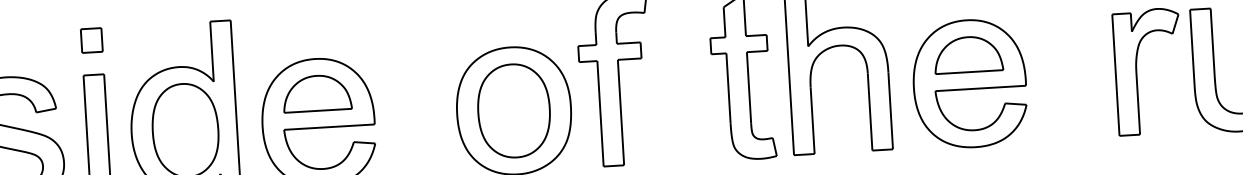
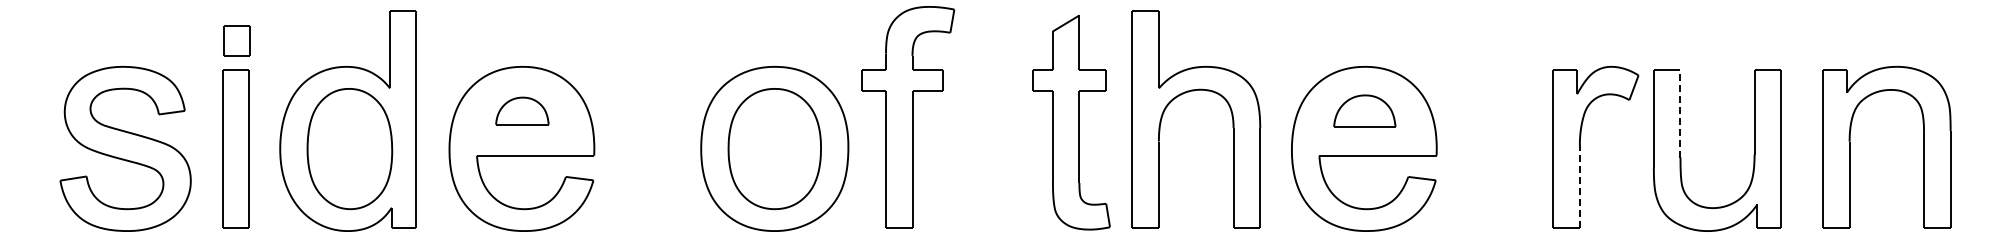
part: (91, 40) -> (236, 40), moved
line: (1212, 41) -> (1680, 113), solid -> dashed
part: (968, 54) -> (1364, 110), size x0.7
part: (317, 92) -> (522, 110), size x0.6
line: (1137, 102) -> (1579, 185), solid -> dashed

